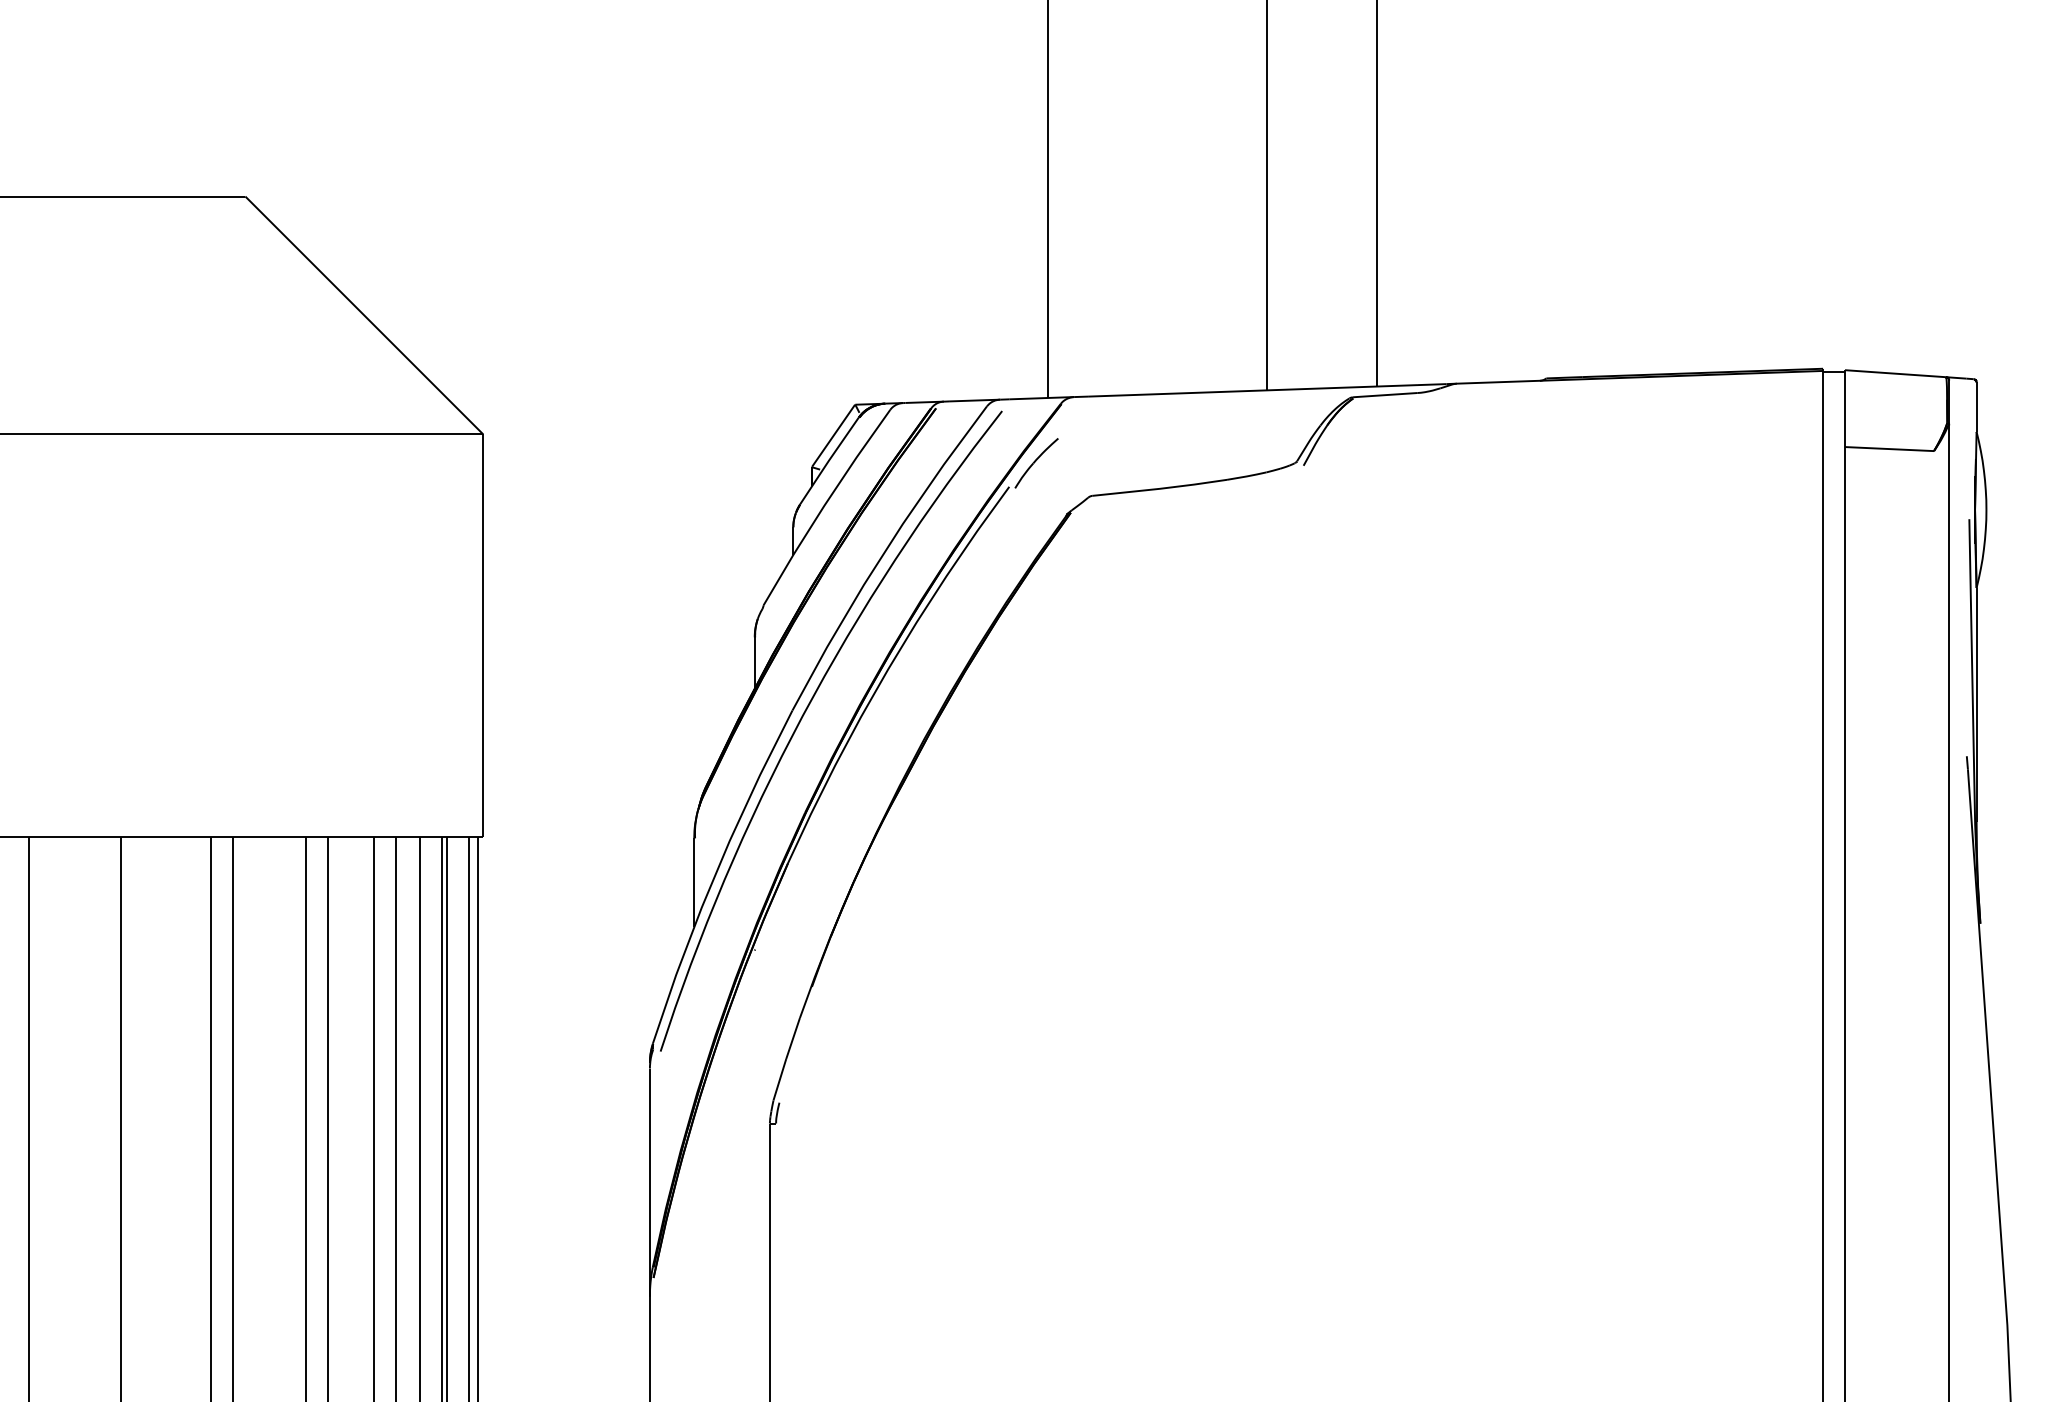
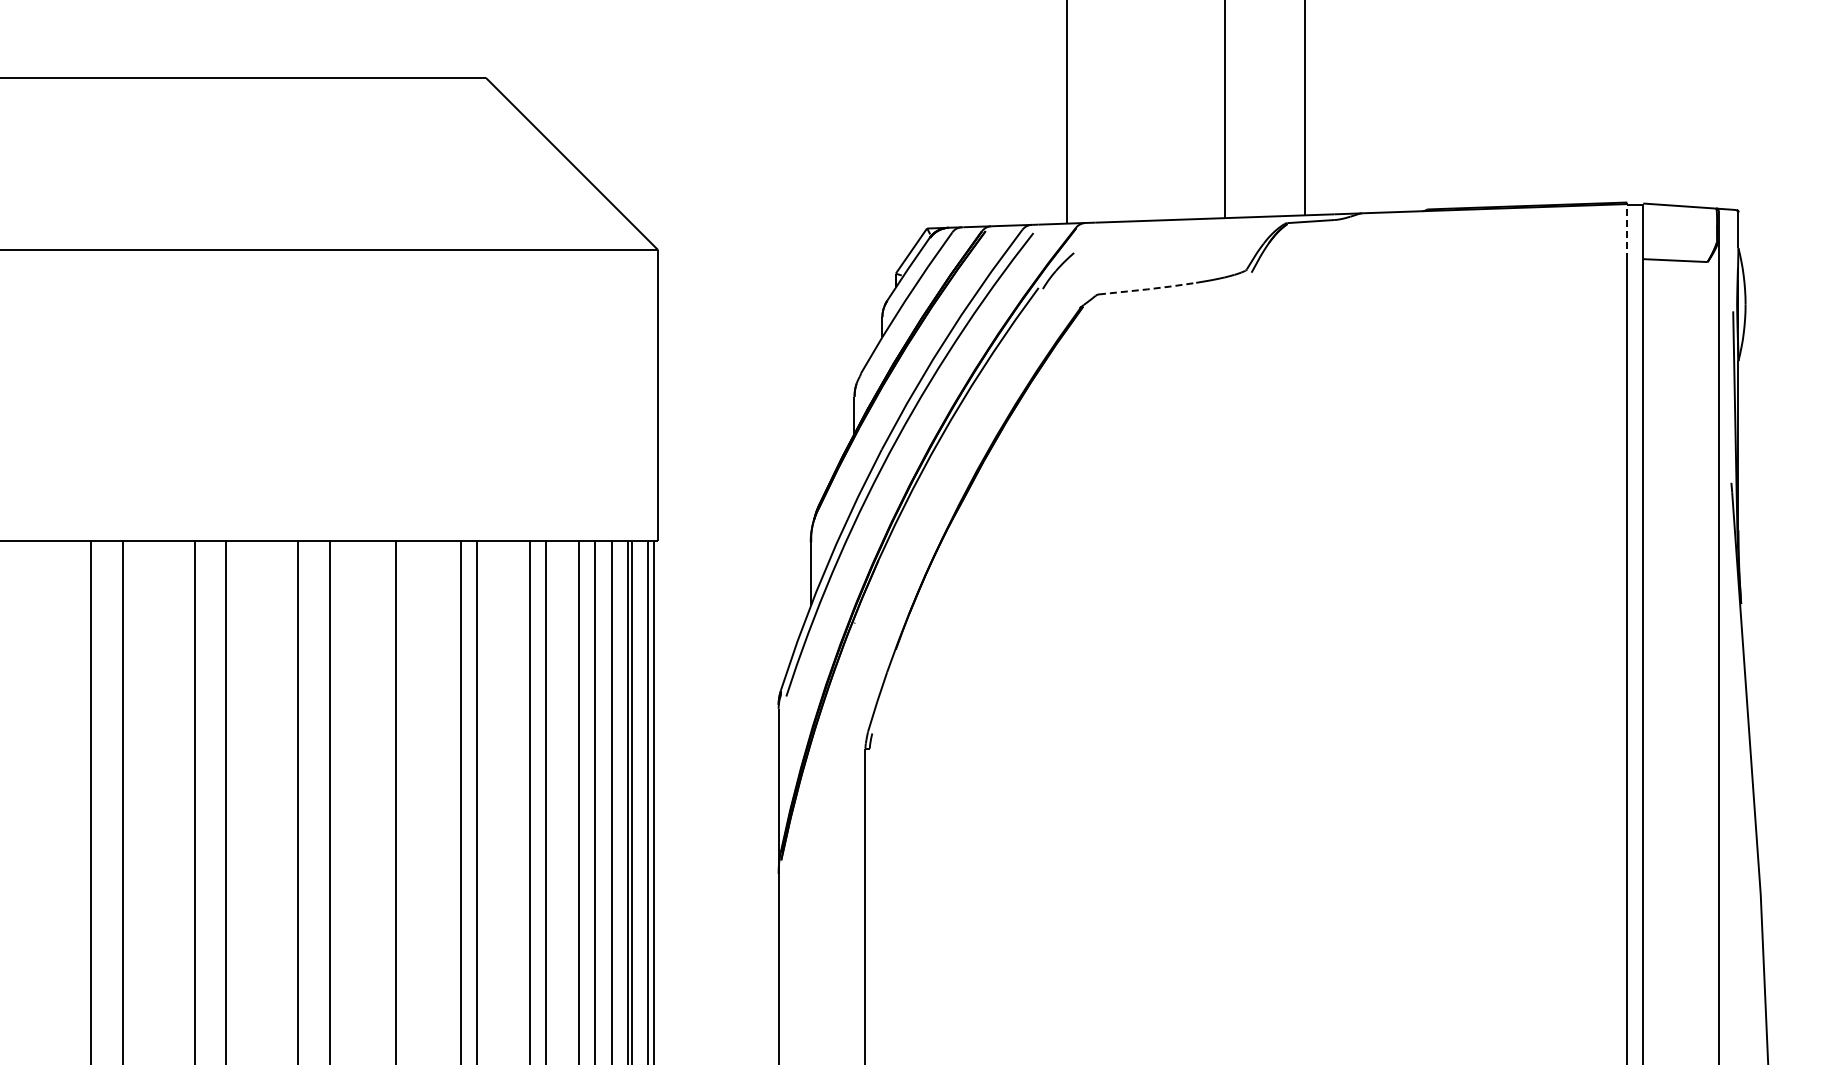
line: (1823, 408) -> (1627, 231), solid -> dashed
line: (1161, 488) -> (1148, 289), solid -> dashed

